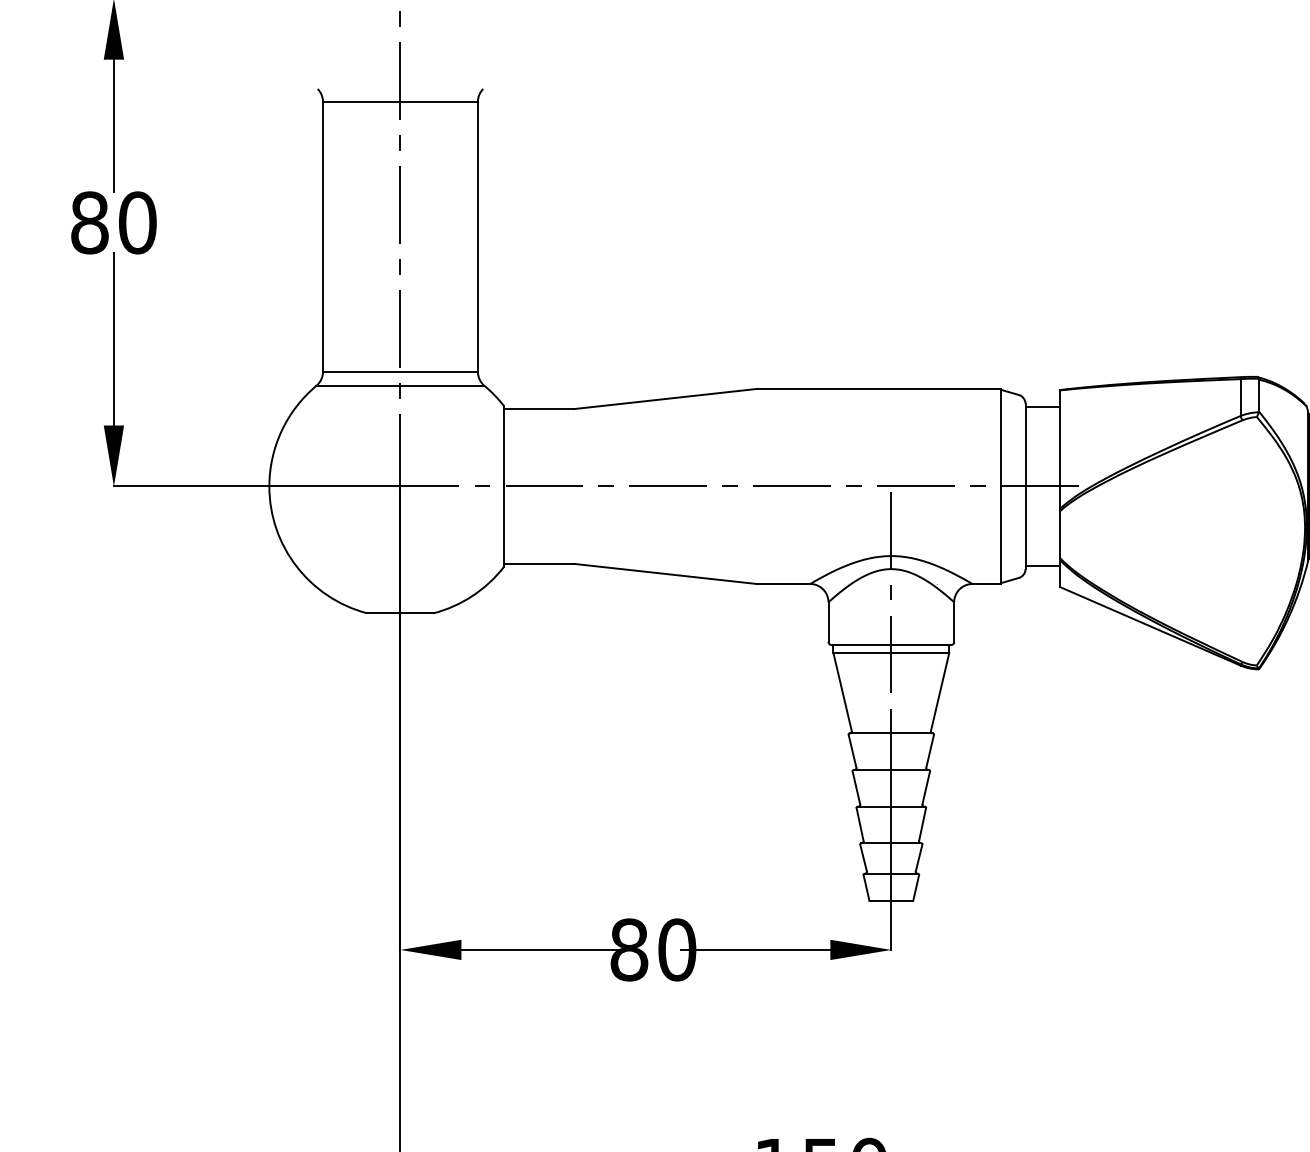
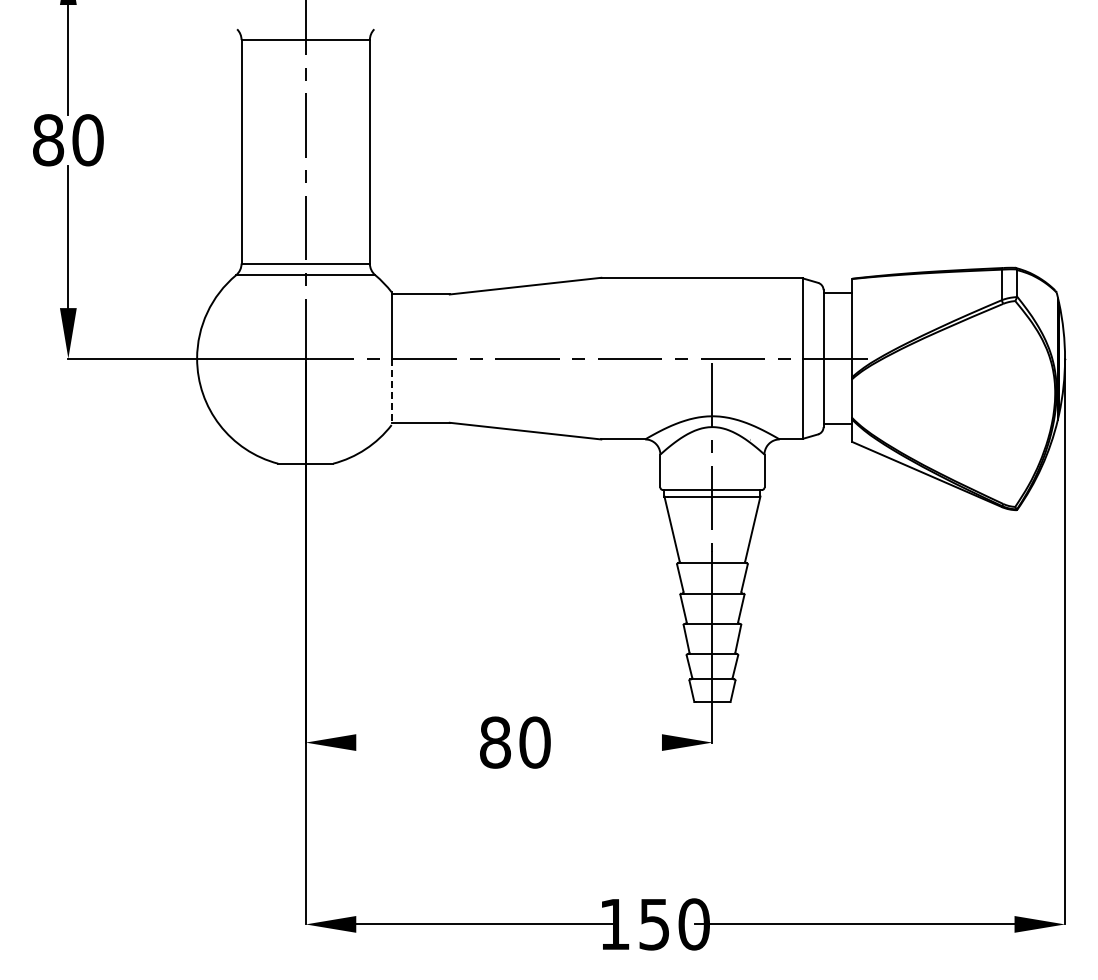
line: (503, 527) -> (391, 392), solid -> dashed
line: (543, 949) -> (424, 742), removed
line: (755, 949) -> (599, 742), removed

